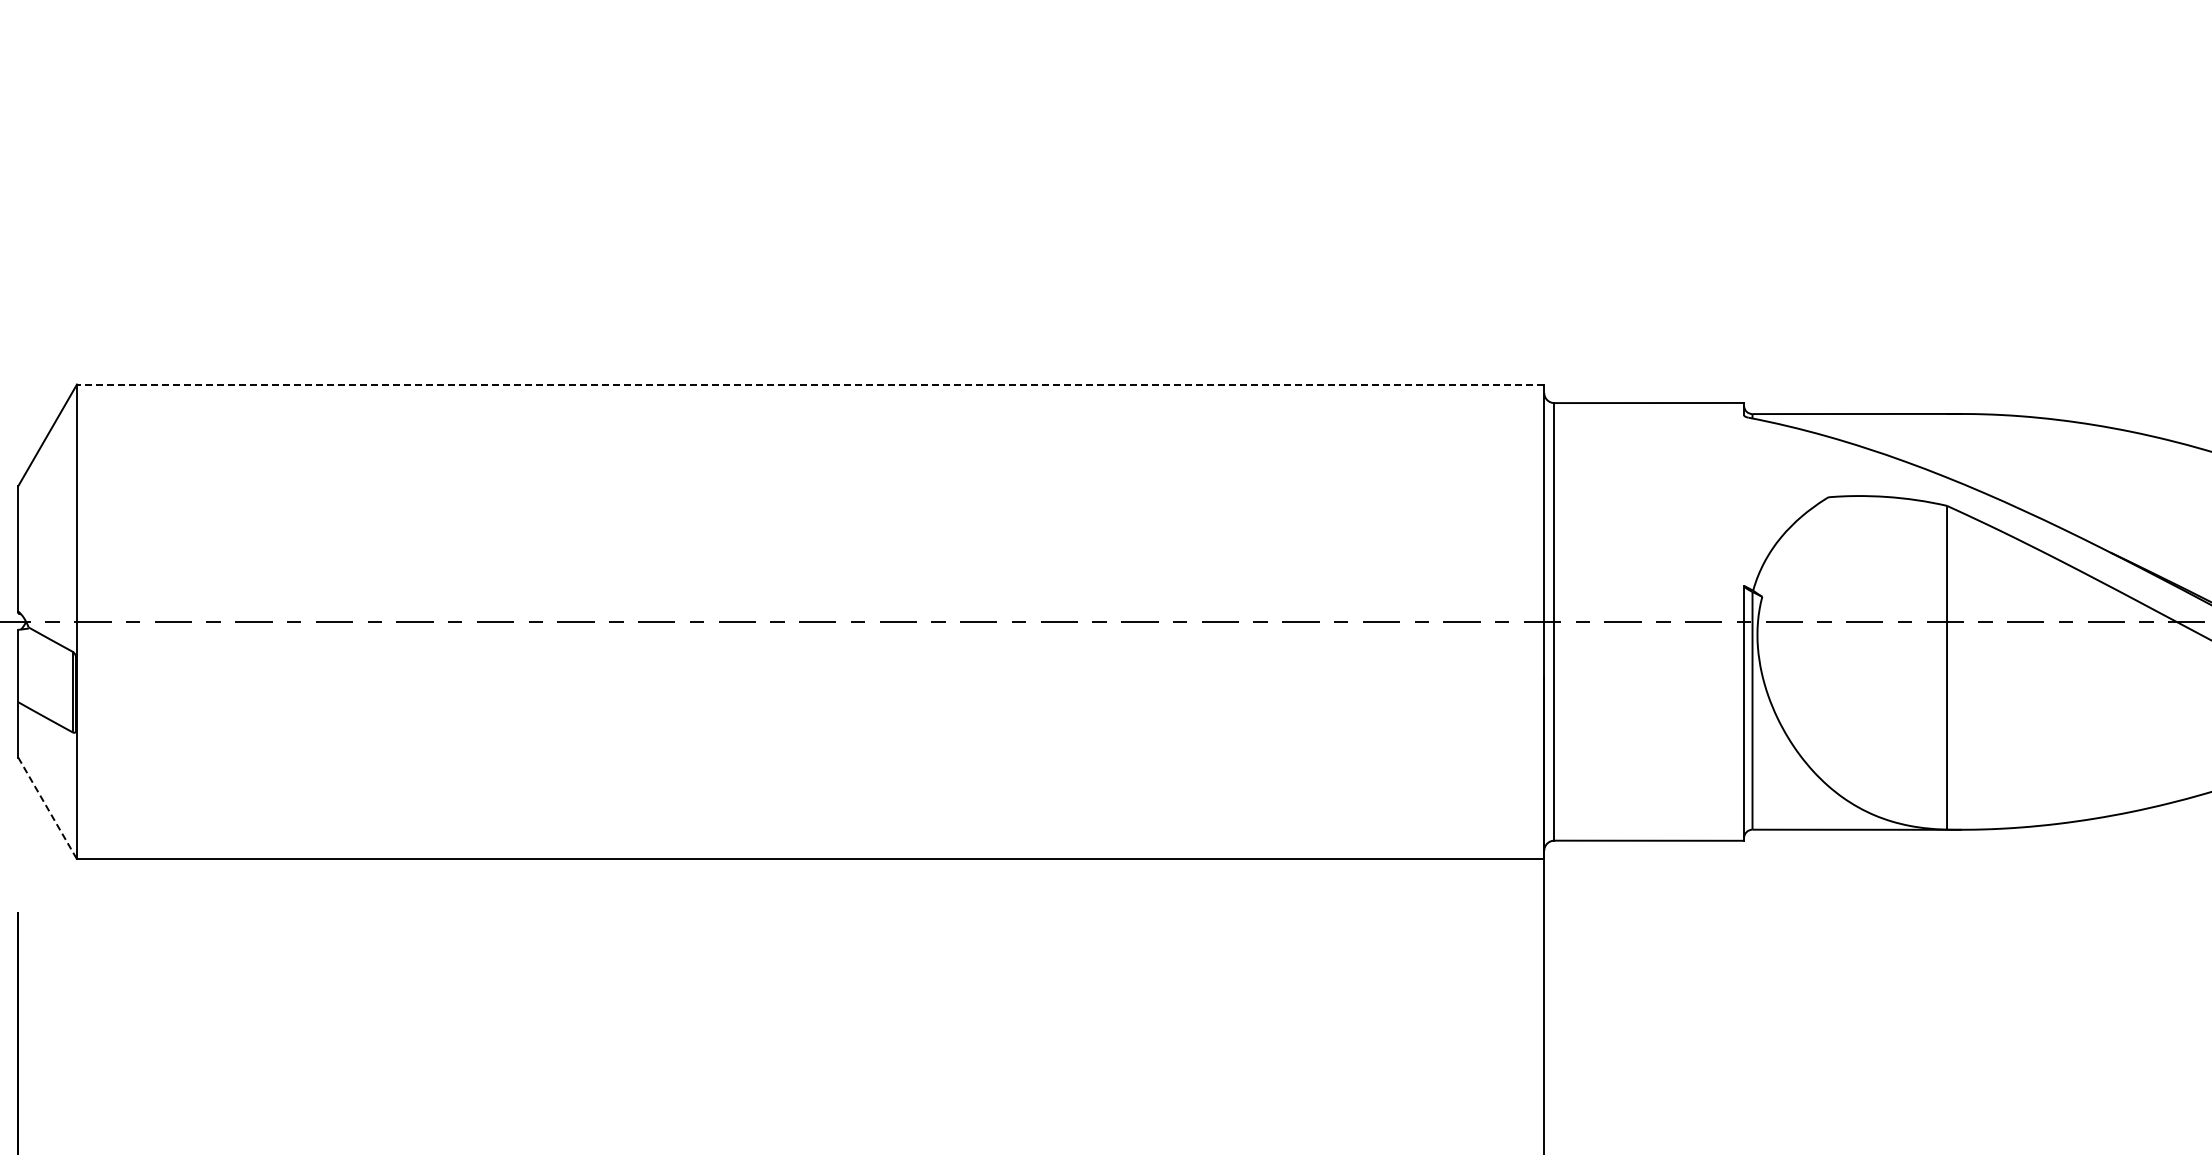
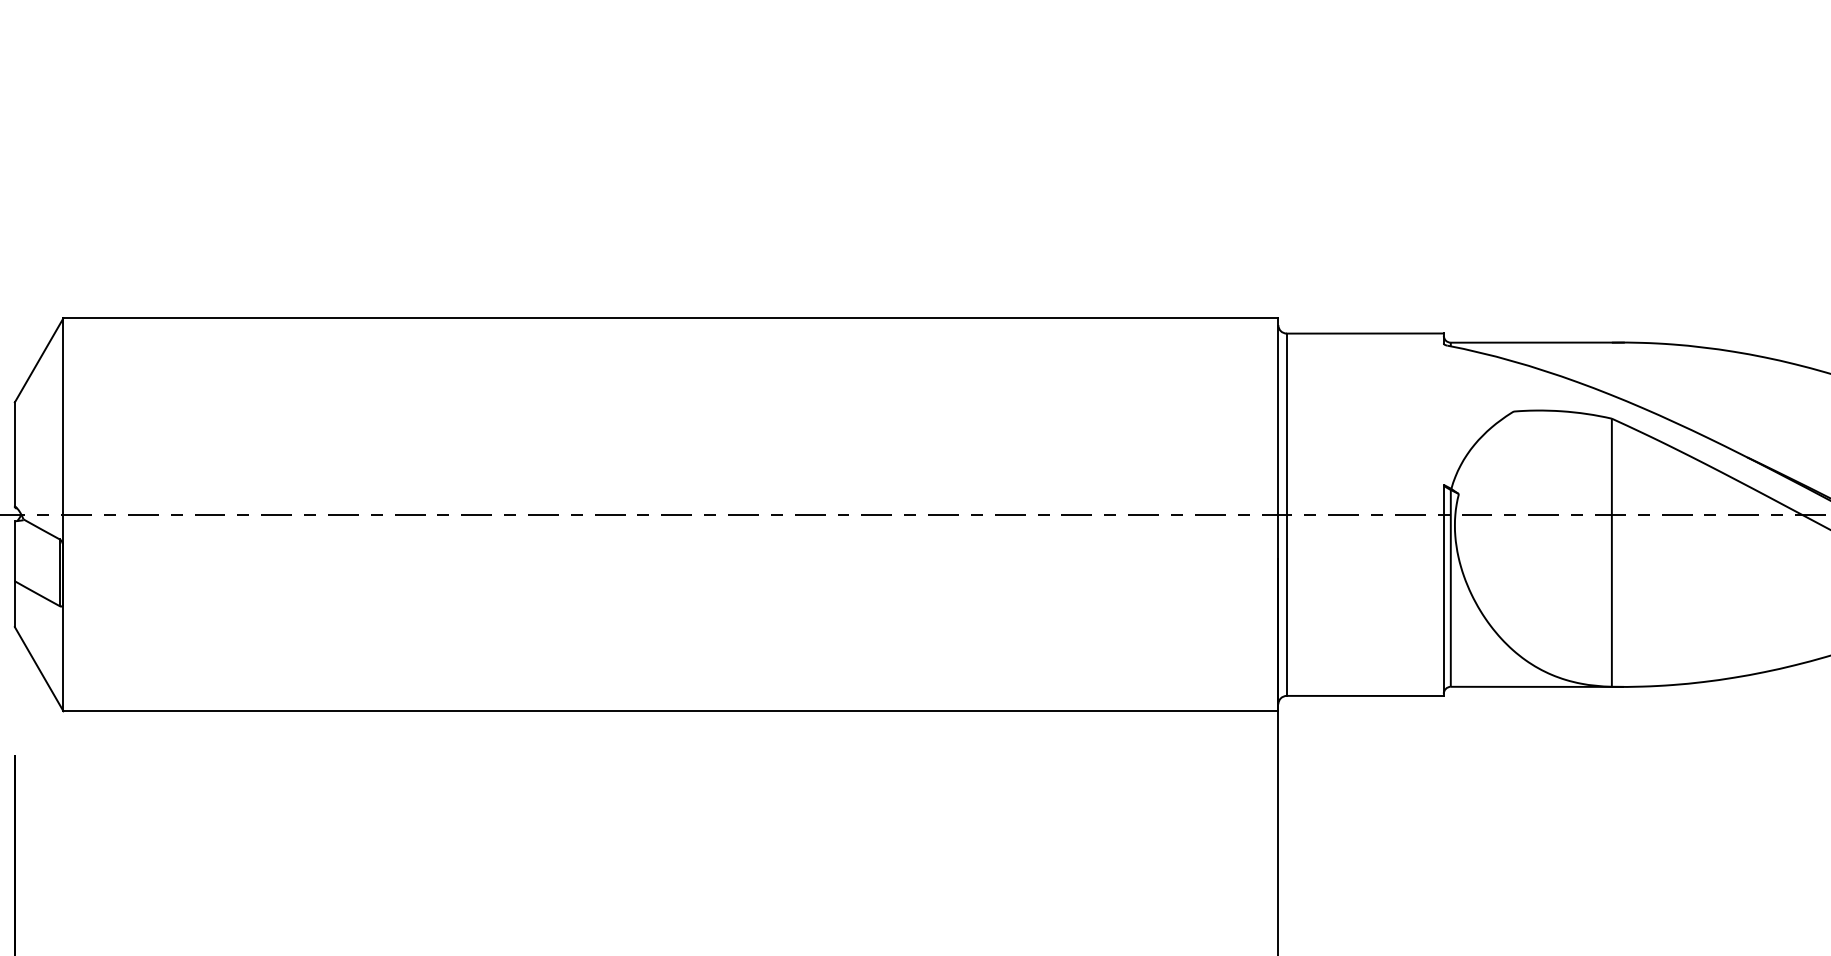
line: (810, 384) -> (670, 318), dashed -> solid
line: (47, 808) -> (39, 669), dashed -> solid

